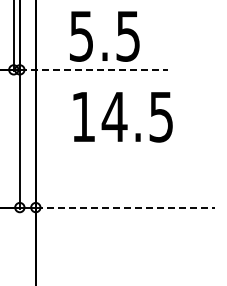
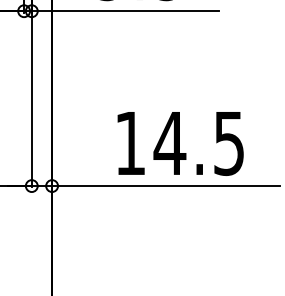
line: (93, 69) -> (125, 10), dashed -> solid
text: (122, 117) -> (179, 144), moved
line: (125, 207) -> (165, 185), dashed -> solid

